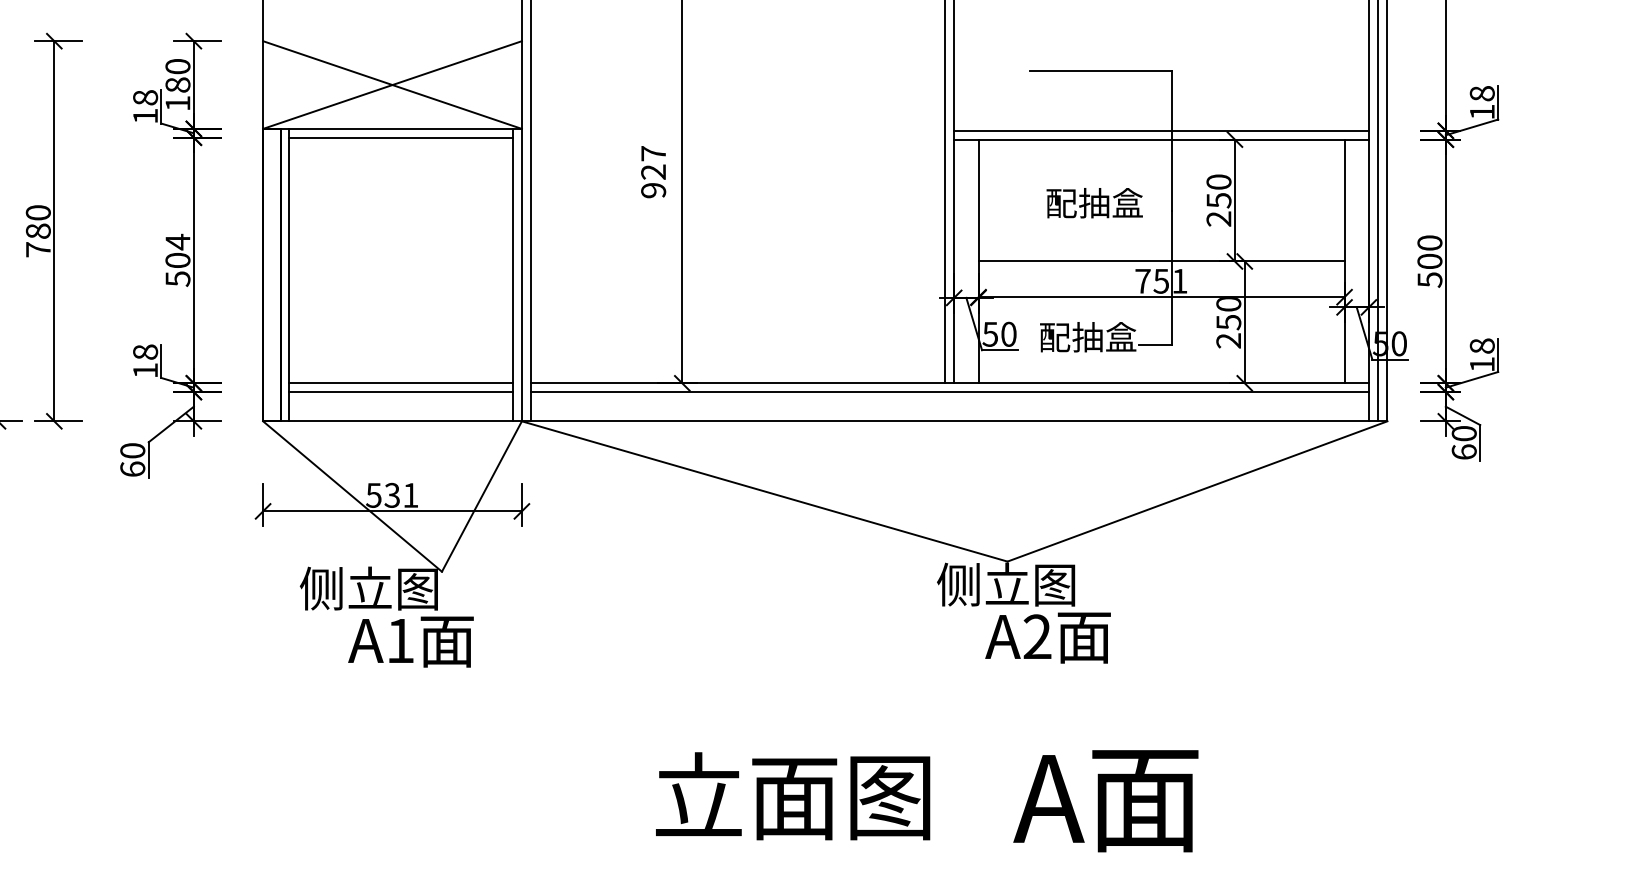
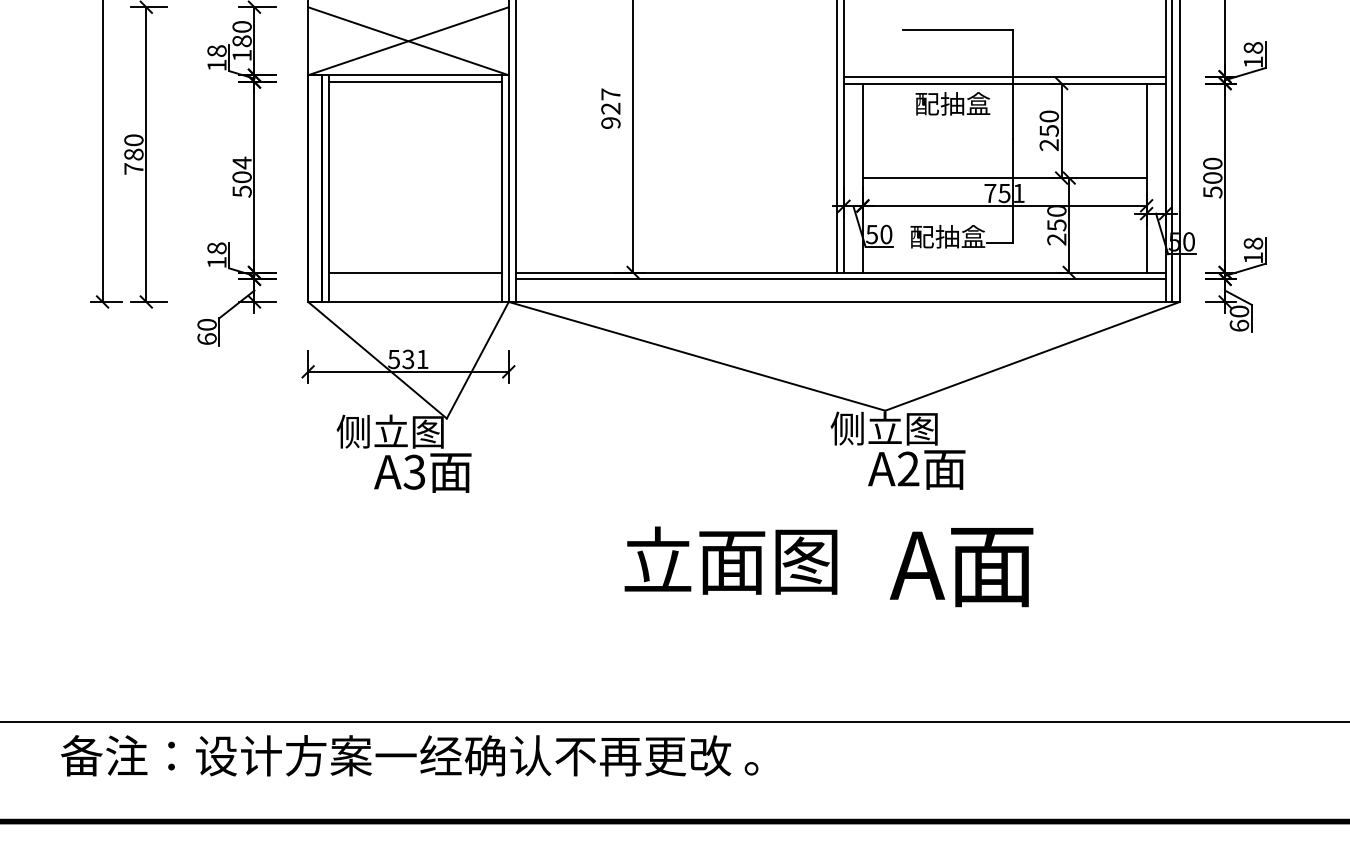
text: (1094, 202) -> (952, 103), moved
line: (401, 392) -> (415, 279), removed
text: (400, 639) -> (414, 471), A1 -> A3
text: (792, 796) -> (730, 560), moved
text: (1105, 801) -> (961, 567), moved

